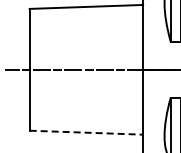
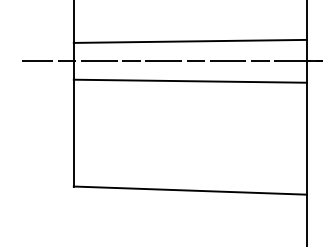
line: (86, 59) -> (190, 40), added
line: (86, 79) -> (190, 81), added
line: (86, 132) -> (190, 190), dashed -> solid

